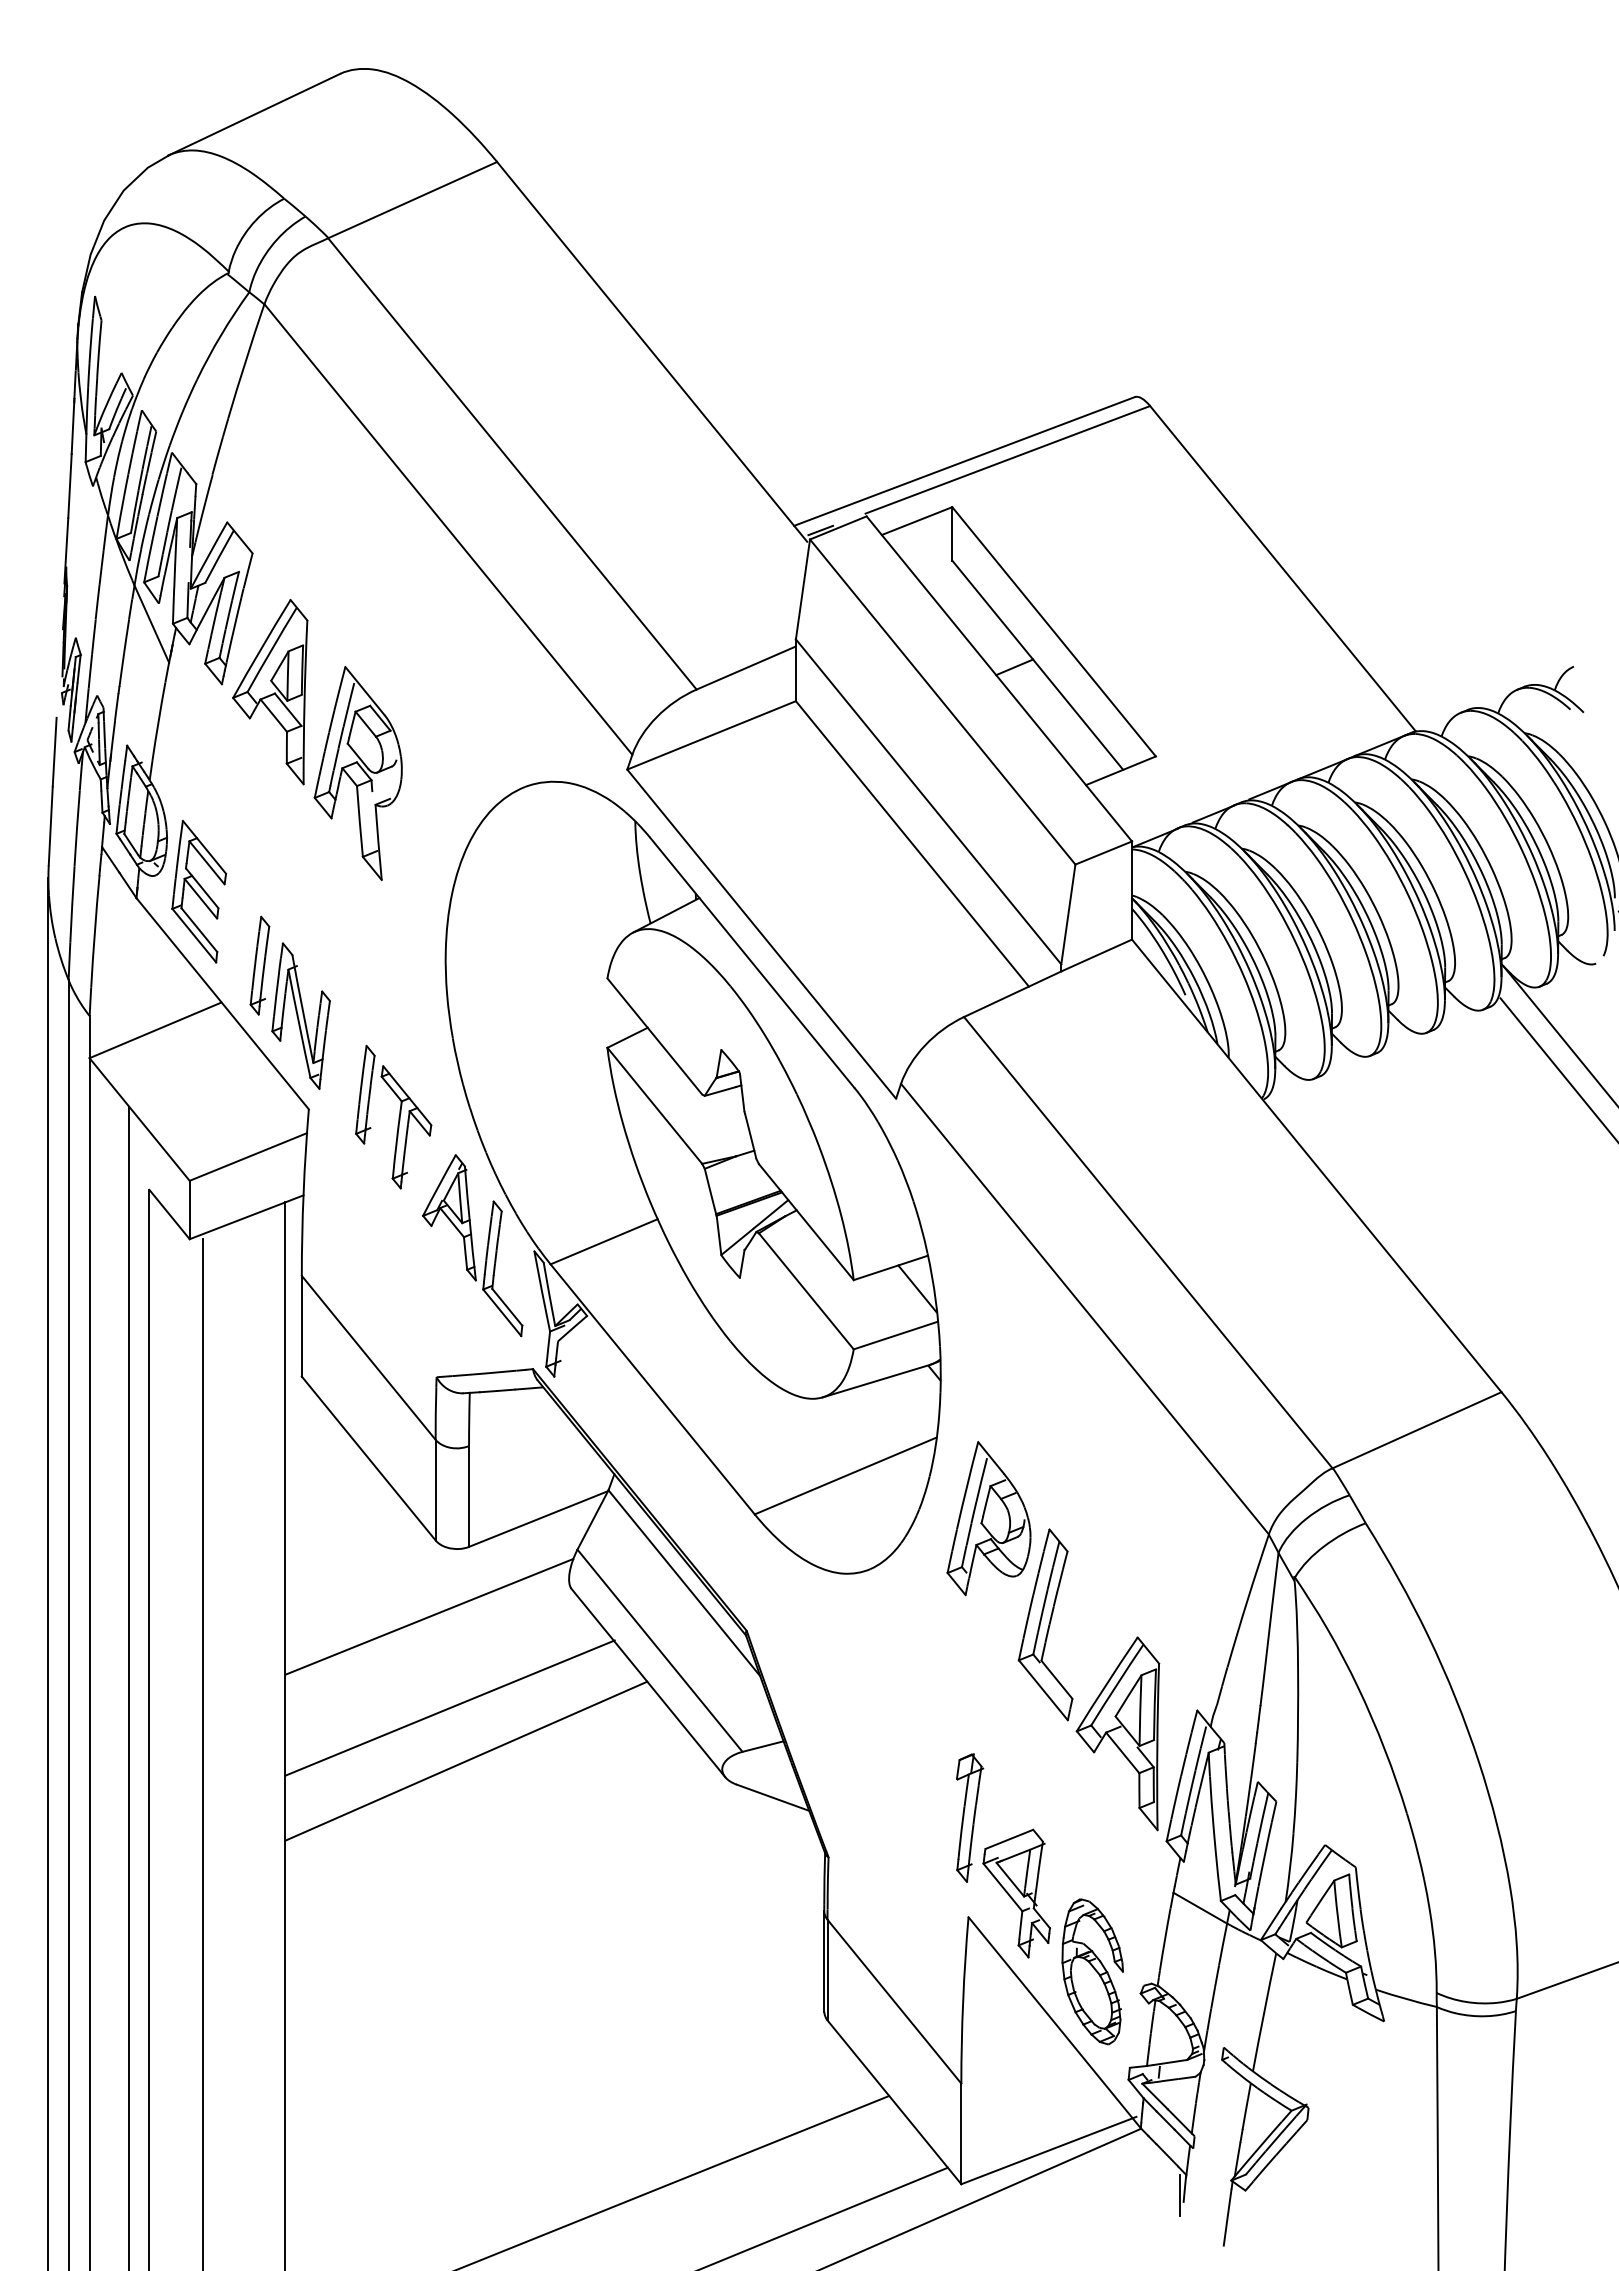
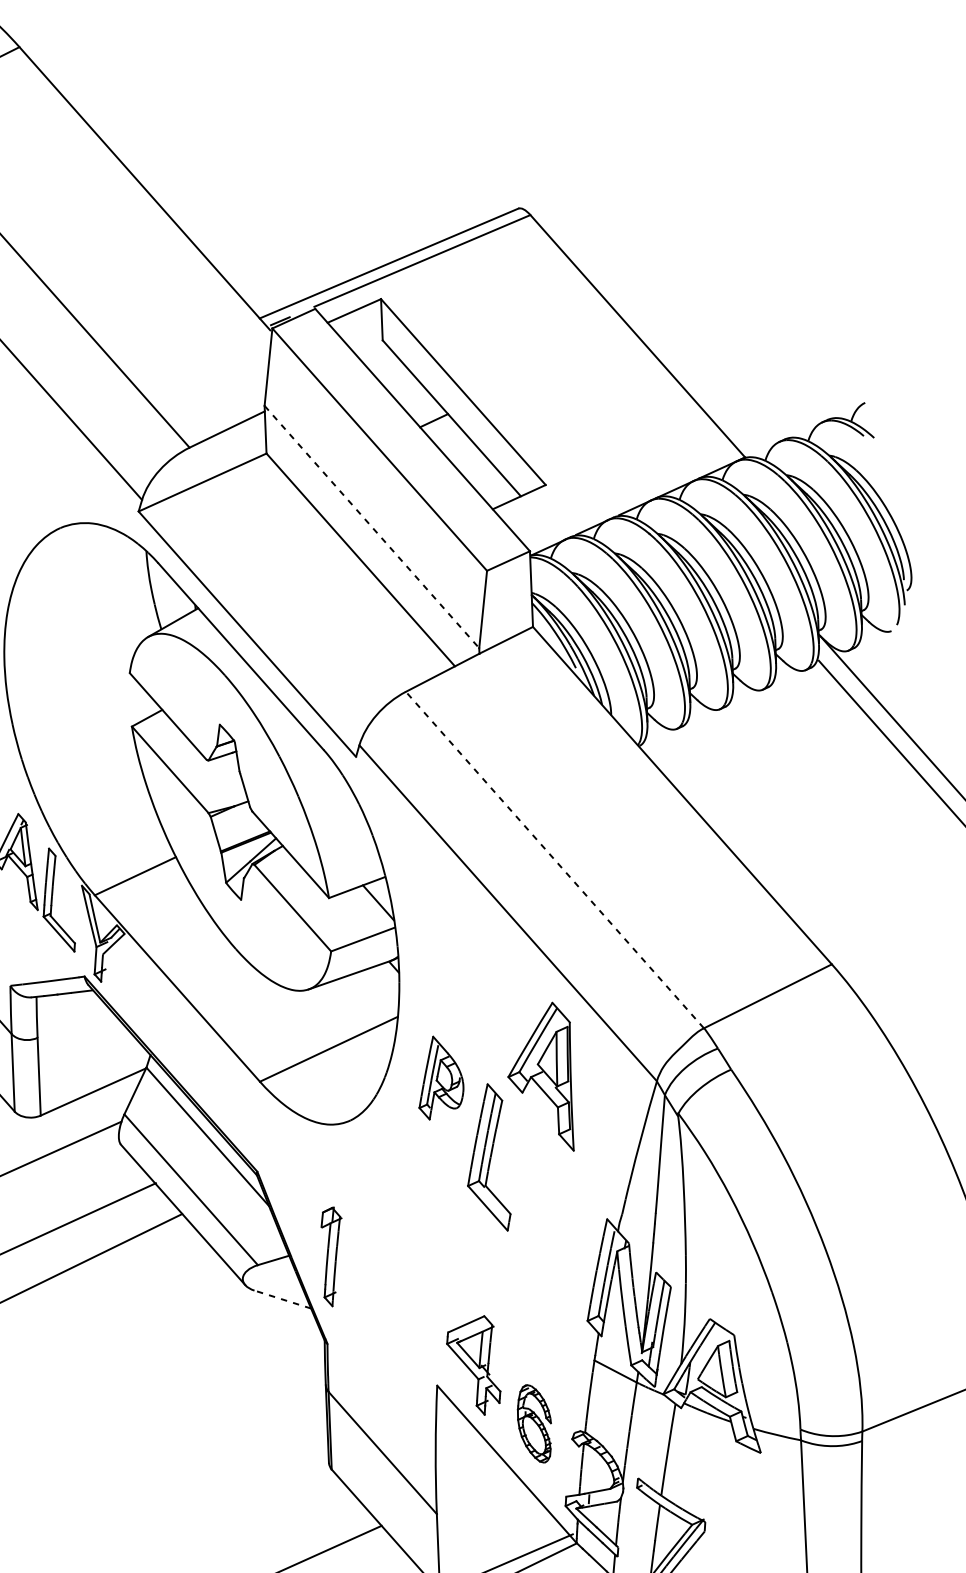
line: (928, 801) -> (371, 526), solid -> dashed
line: (1147, 1242) -> (554, 859), solid -> dashed
part: (988, 1518) -> (440, 1077), size x0.7
part: (1117, 1733) -> (539, 1077), moved
line: (772, 1797) -> (282, 1299), solid -> dashed
part: (970, 1817) -> (333, 1256), moved
part: (1092, 1971) -> (534, 1423), size x0.7

